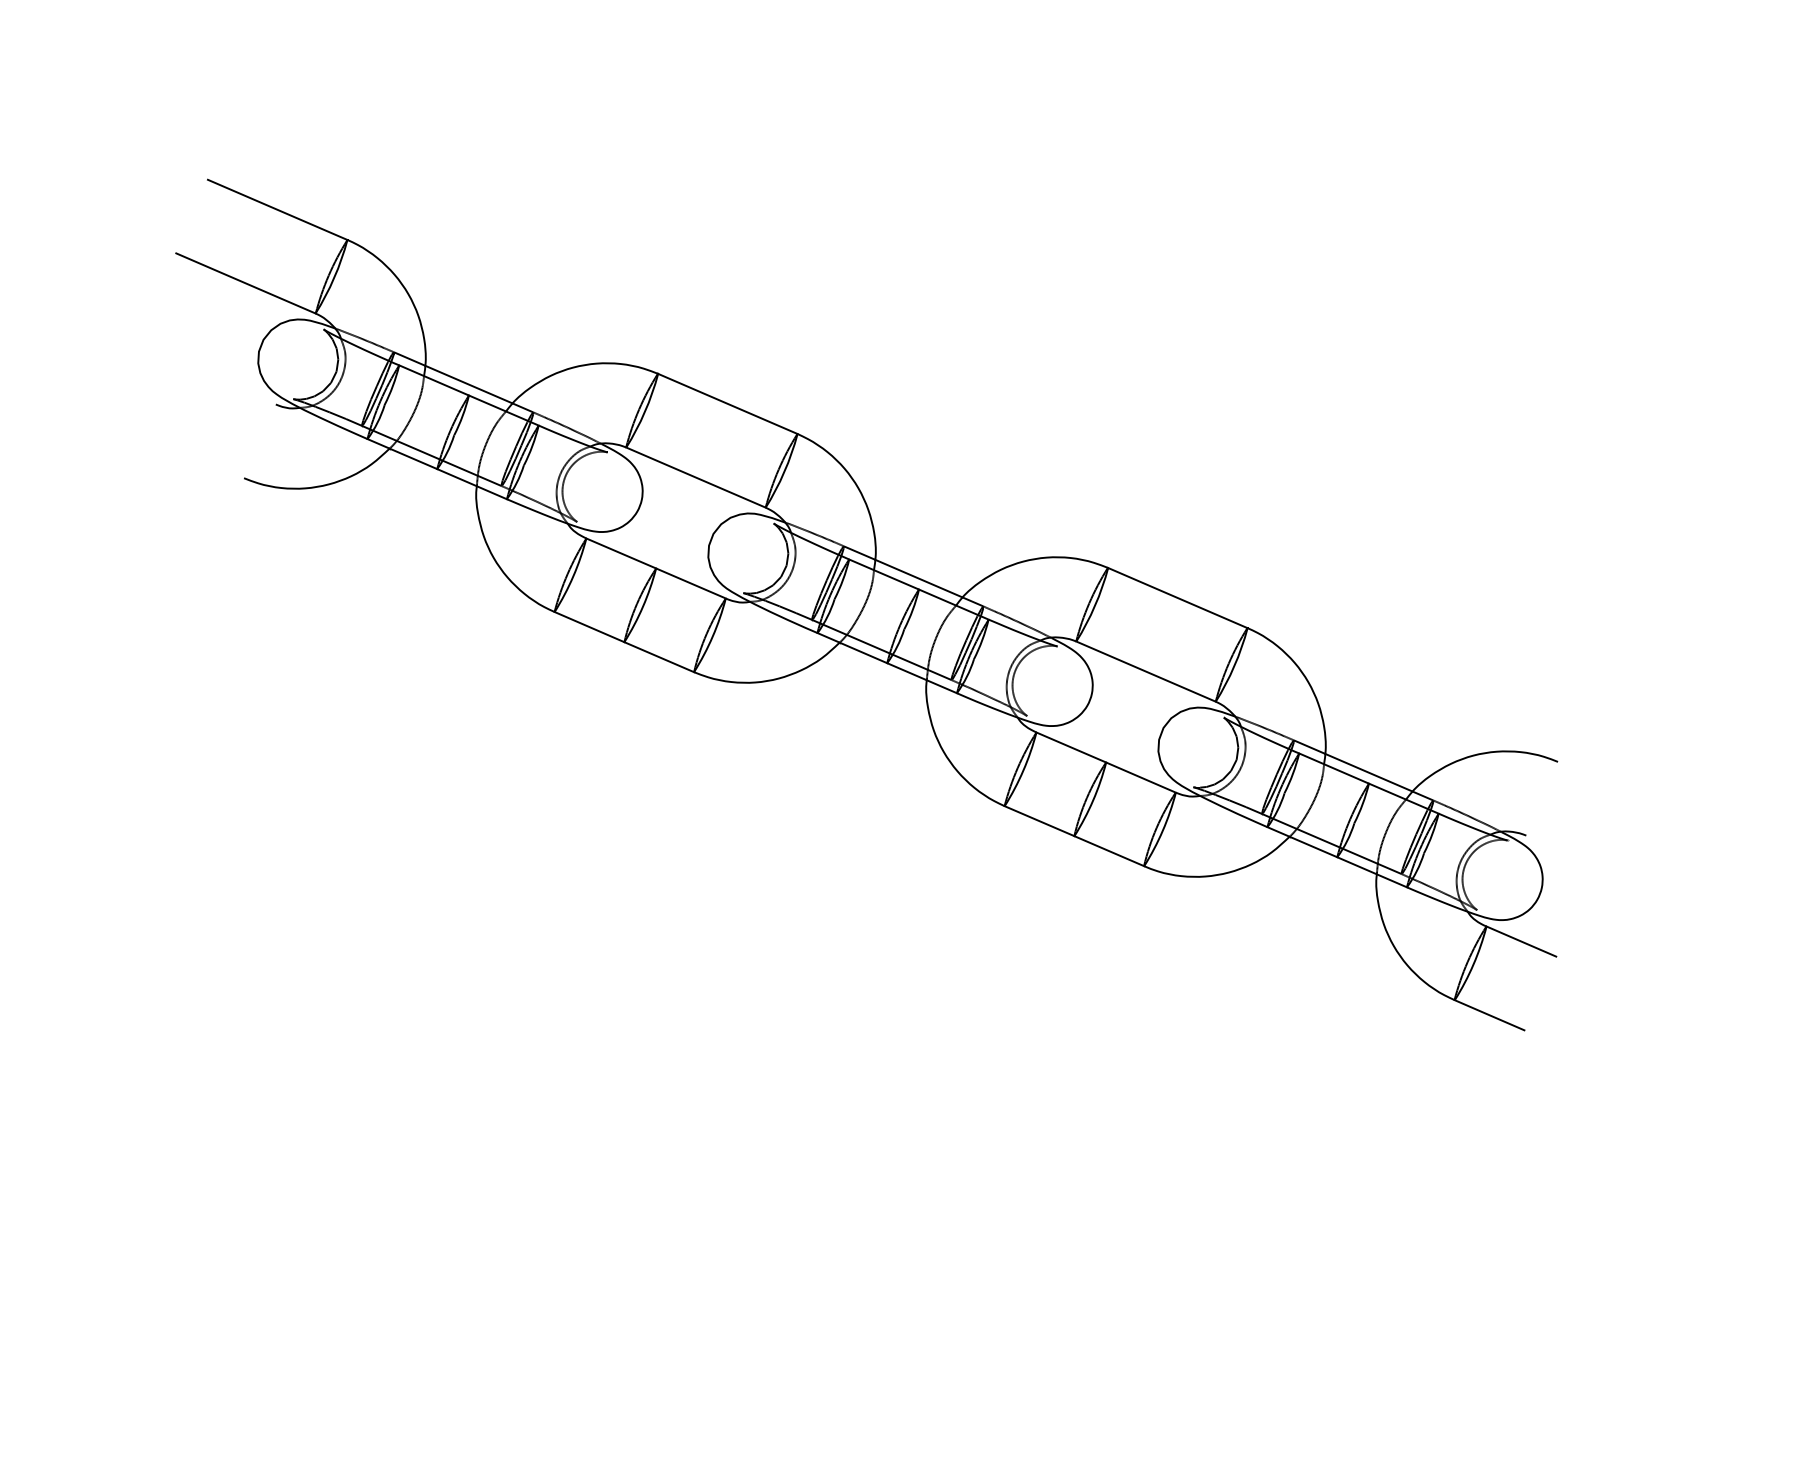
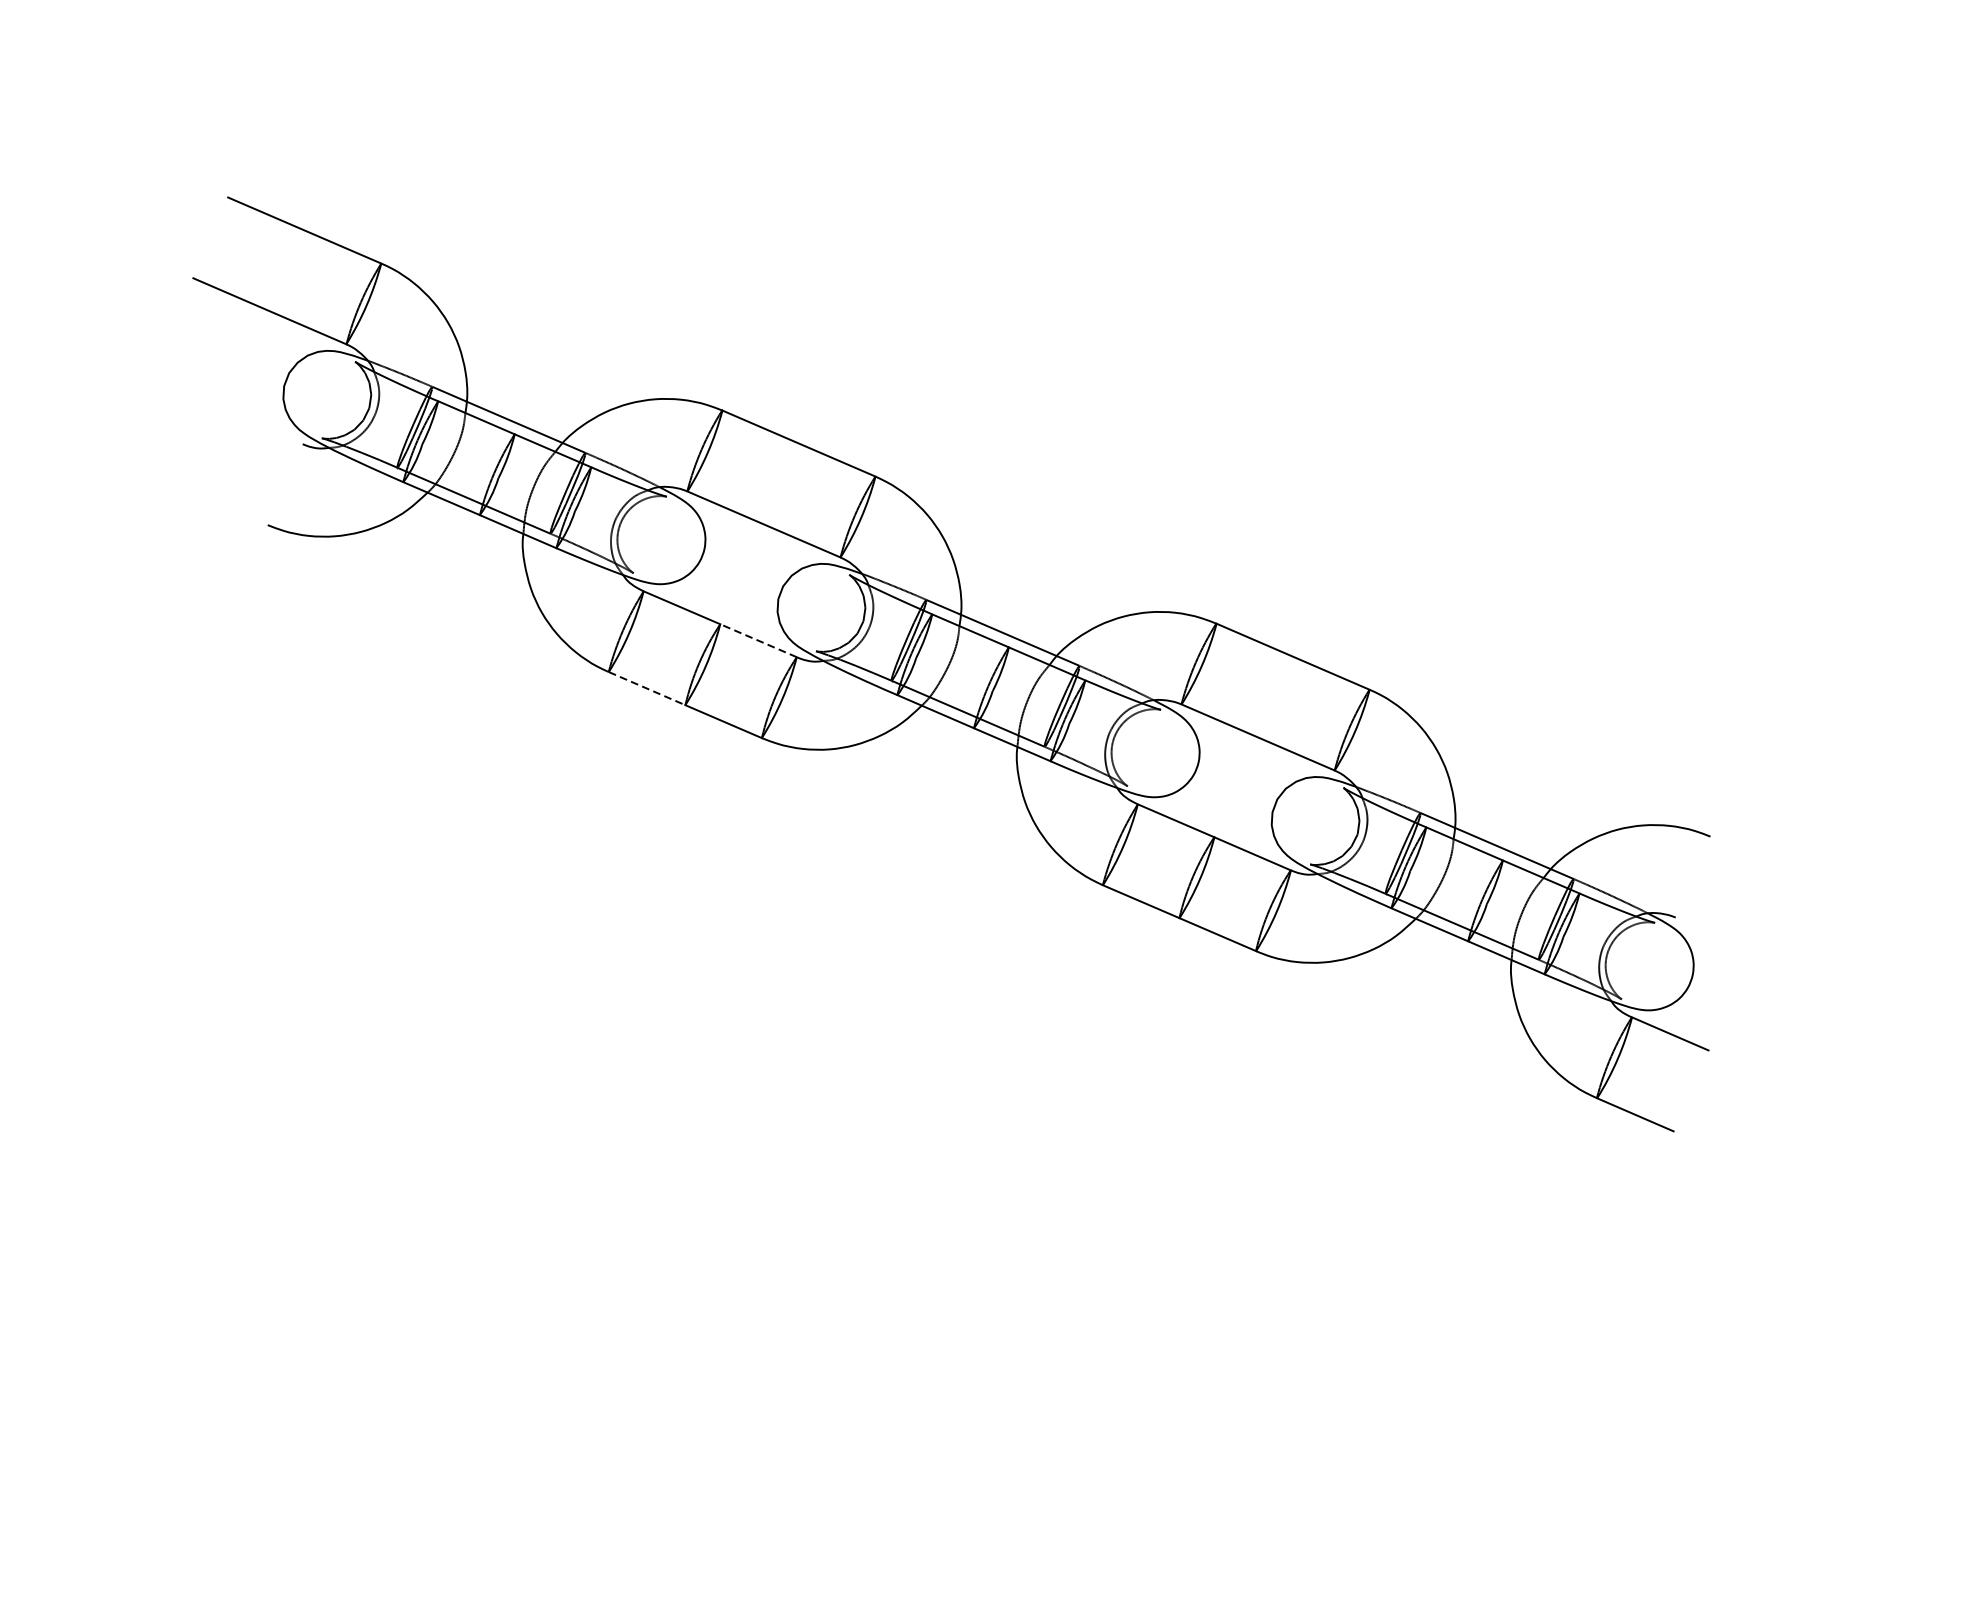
line: (691, 583) -> (759, 640), solid -> dashed
line: (589, 627) -> (647, 689), solid -> dashed

